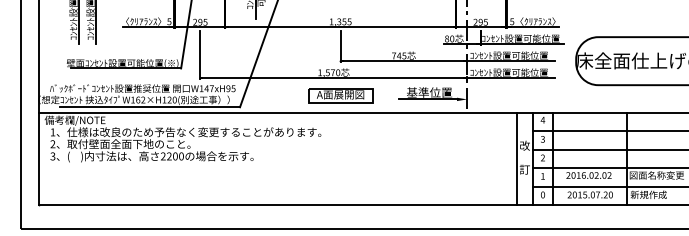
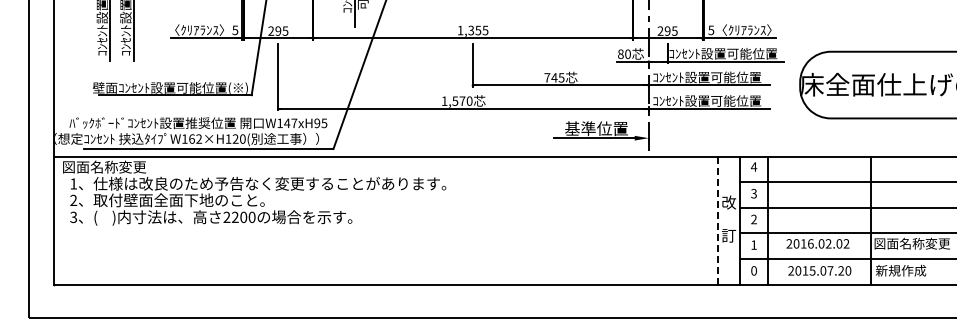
part: (340, 96) -> (473, 133), removed
text: (75, 120) -> (104, 167), 備考欄/NOTE -> 図面名称変更
line: (517, 159) -> (718, 221), solid -> dashed

